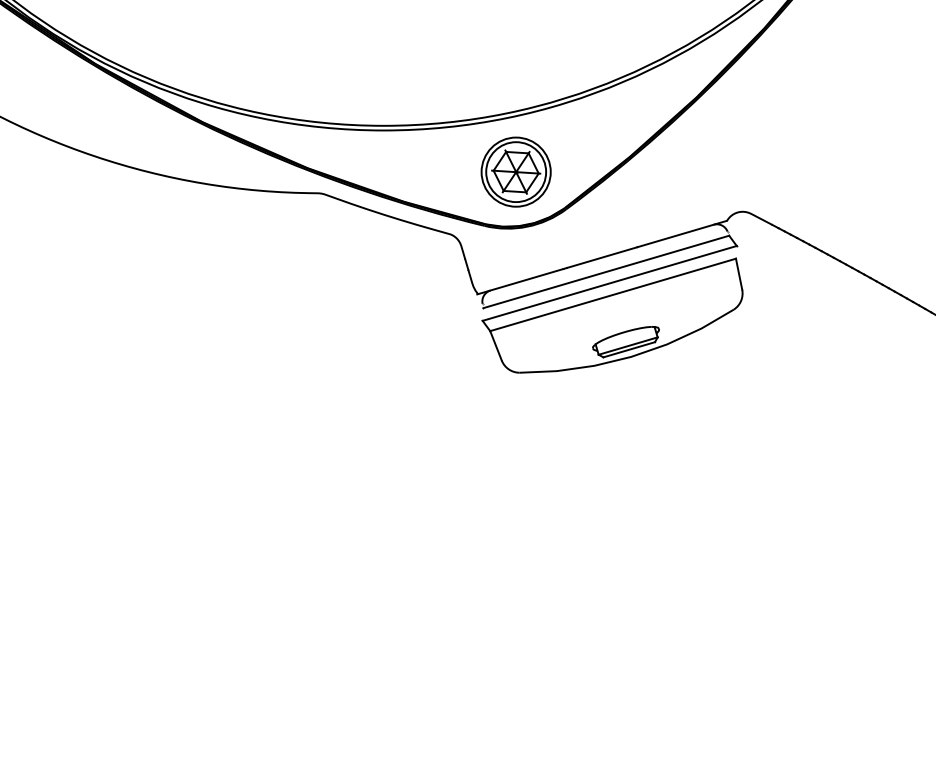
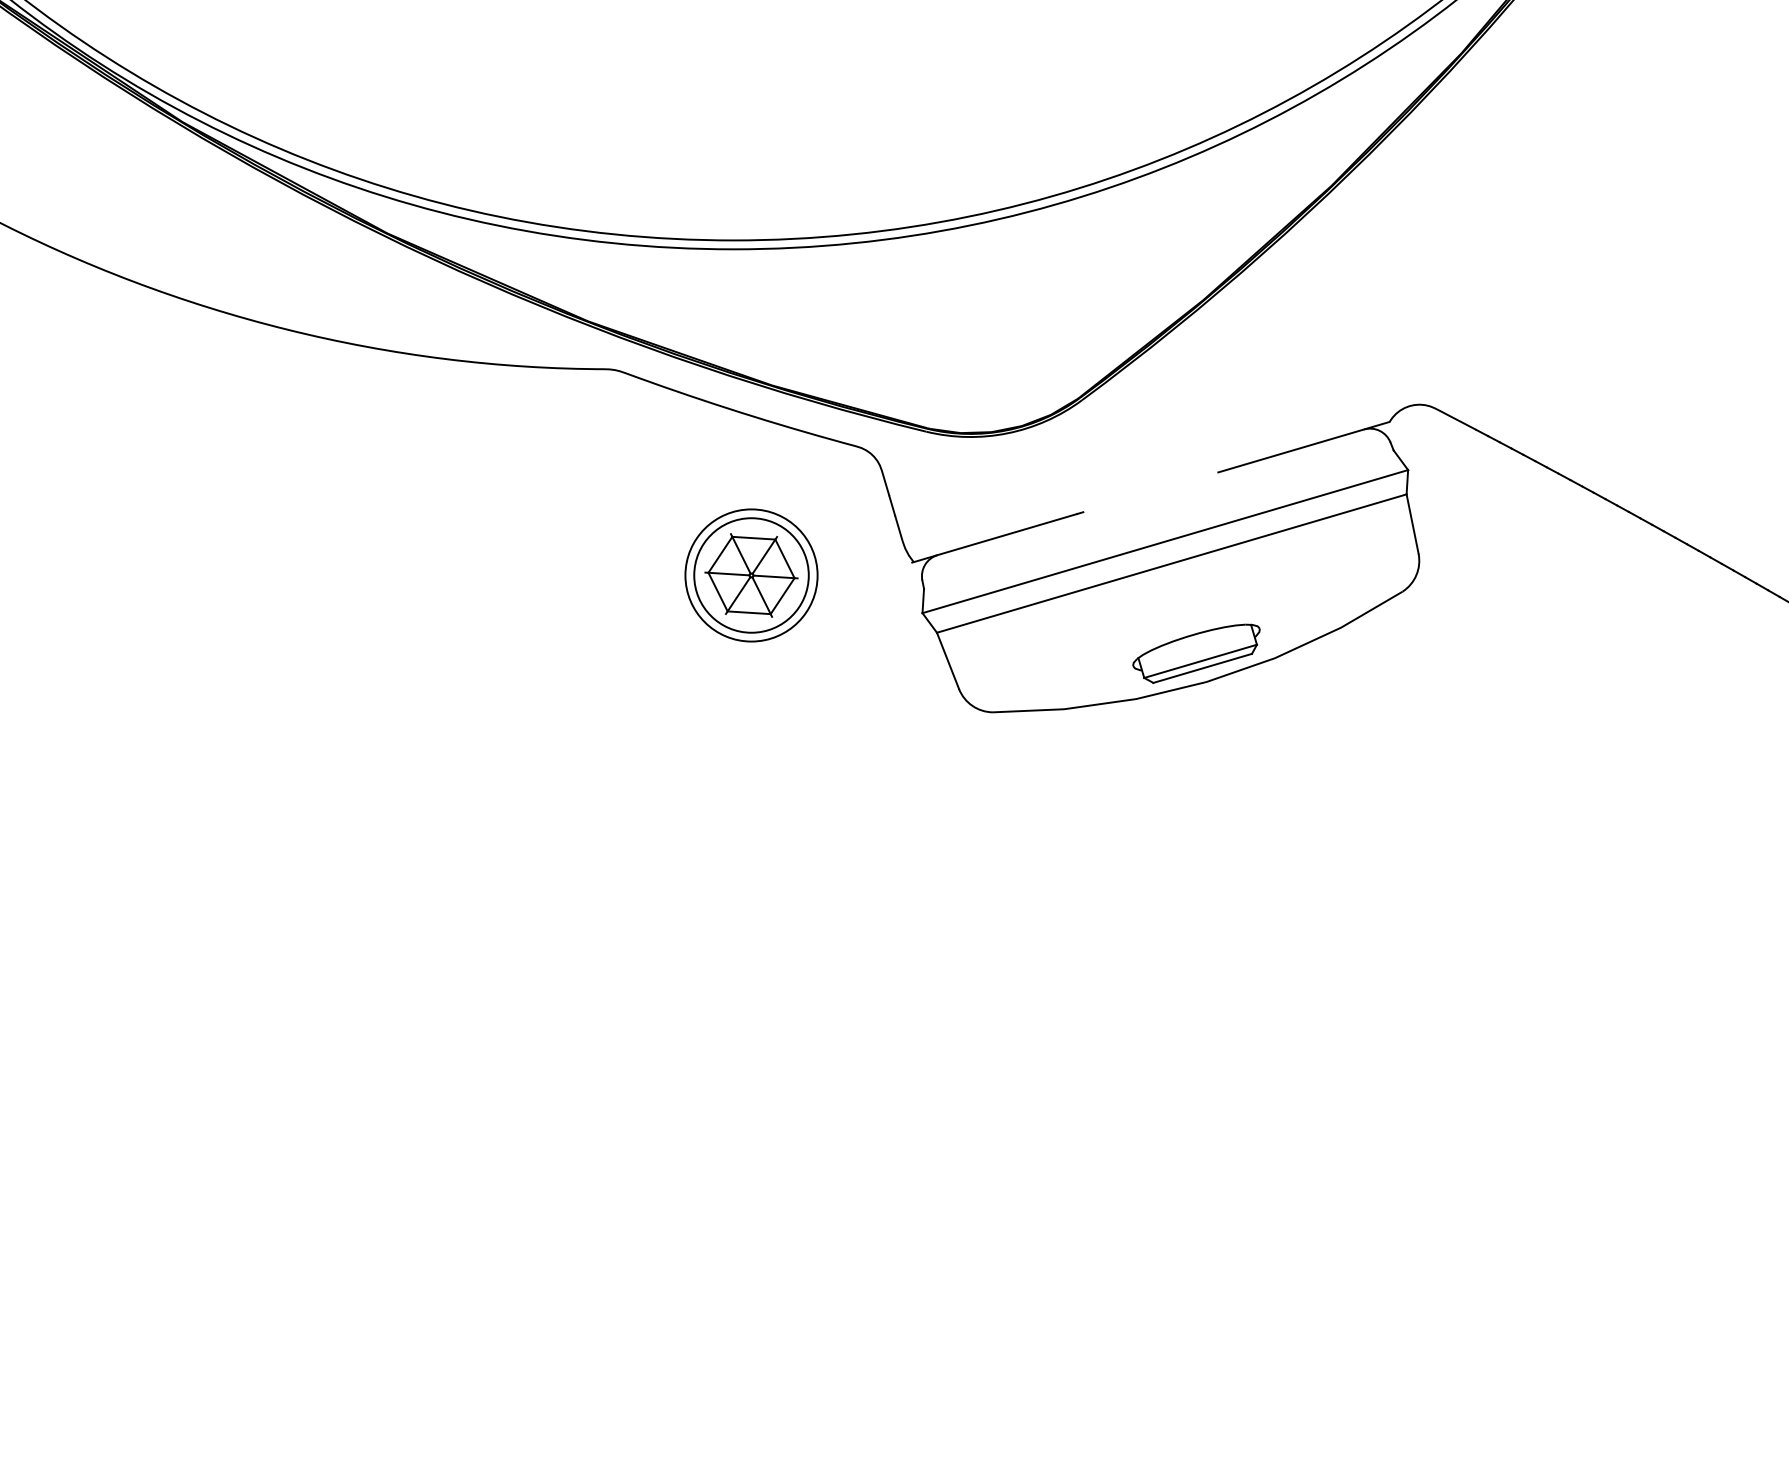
part: (515, 171) -> (750, 574), moved
line: (602, 257) -> (1151, 492), removed
line: (606, 271) -> (1159, 518), removed

